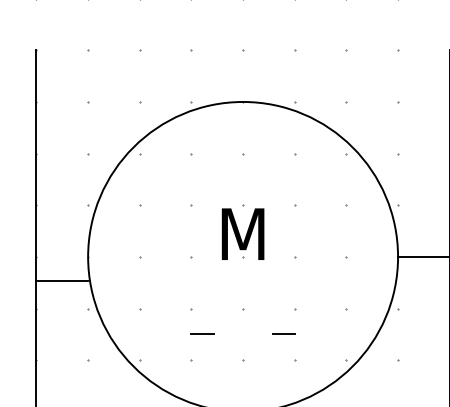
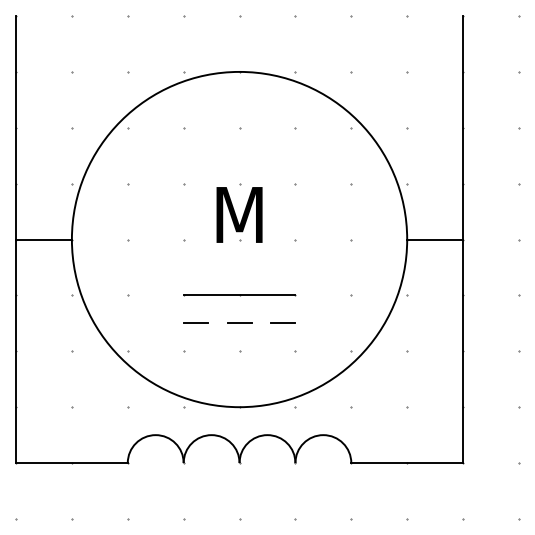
line: (61, 280) -> (43, 239), moved
line: (243, 308) -> (239, 295), added
line: (243, 334) -> (239, 323), added

